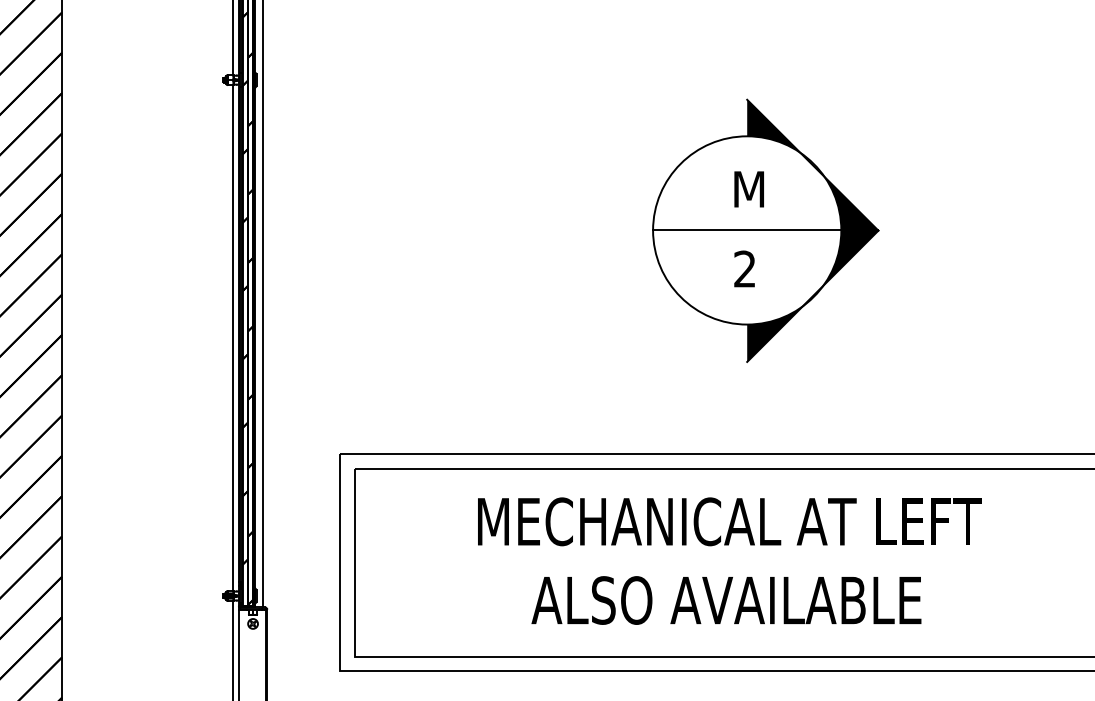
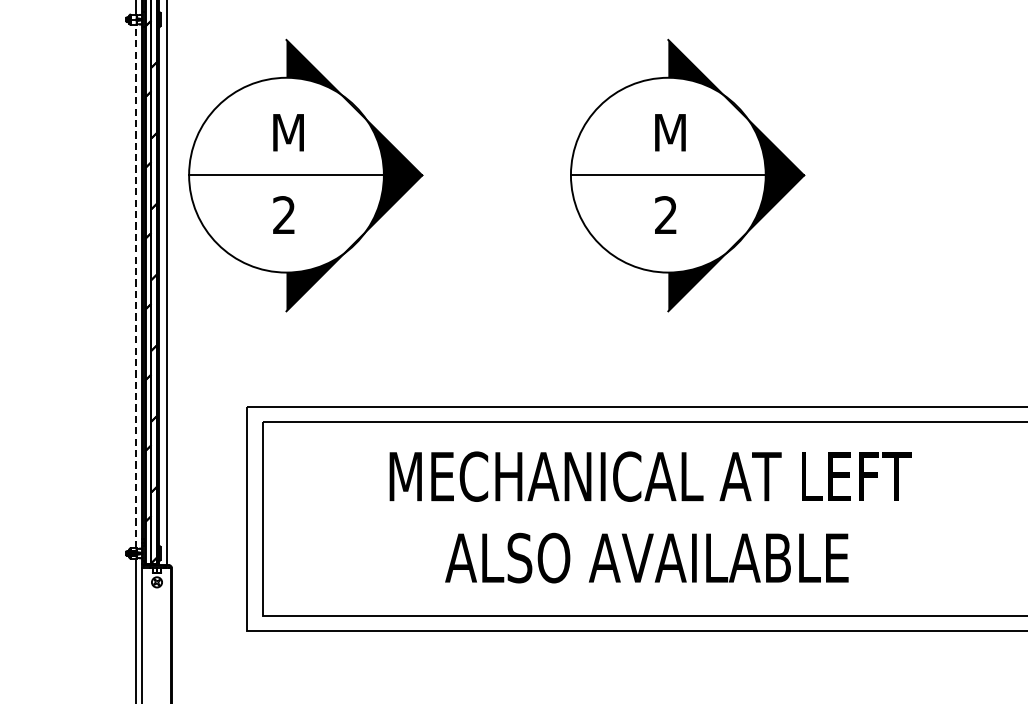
part: (396, 230) -> (305, 175), added
line: (233, 338) -> (136, 287), solid -> dashed

